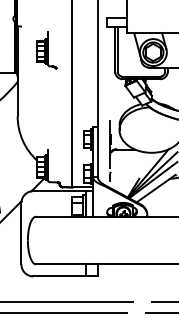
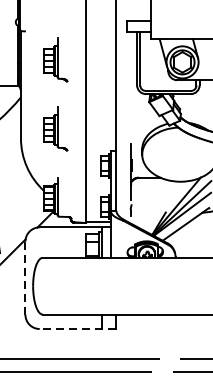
part: (46, 108) -> (55, 128), added
line: (21, 233) -> (25, 277), solid -> dashed
line: (65, 276) -> (77, 329), solid -> dashed

